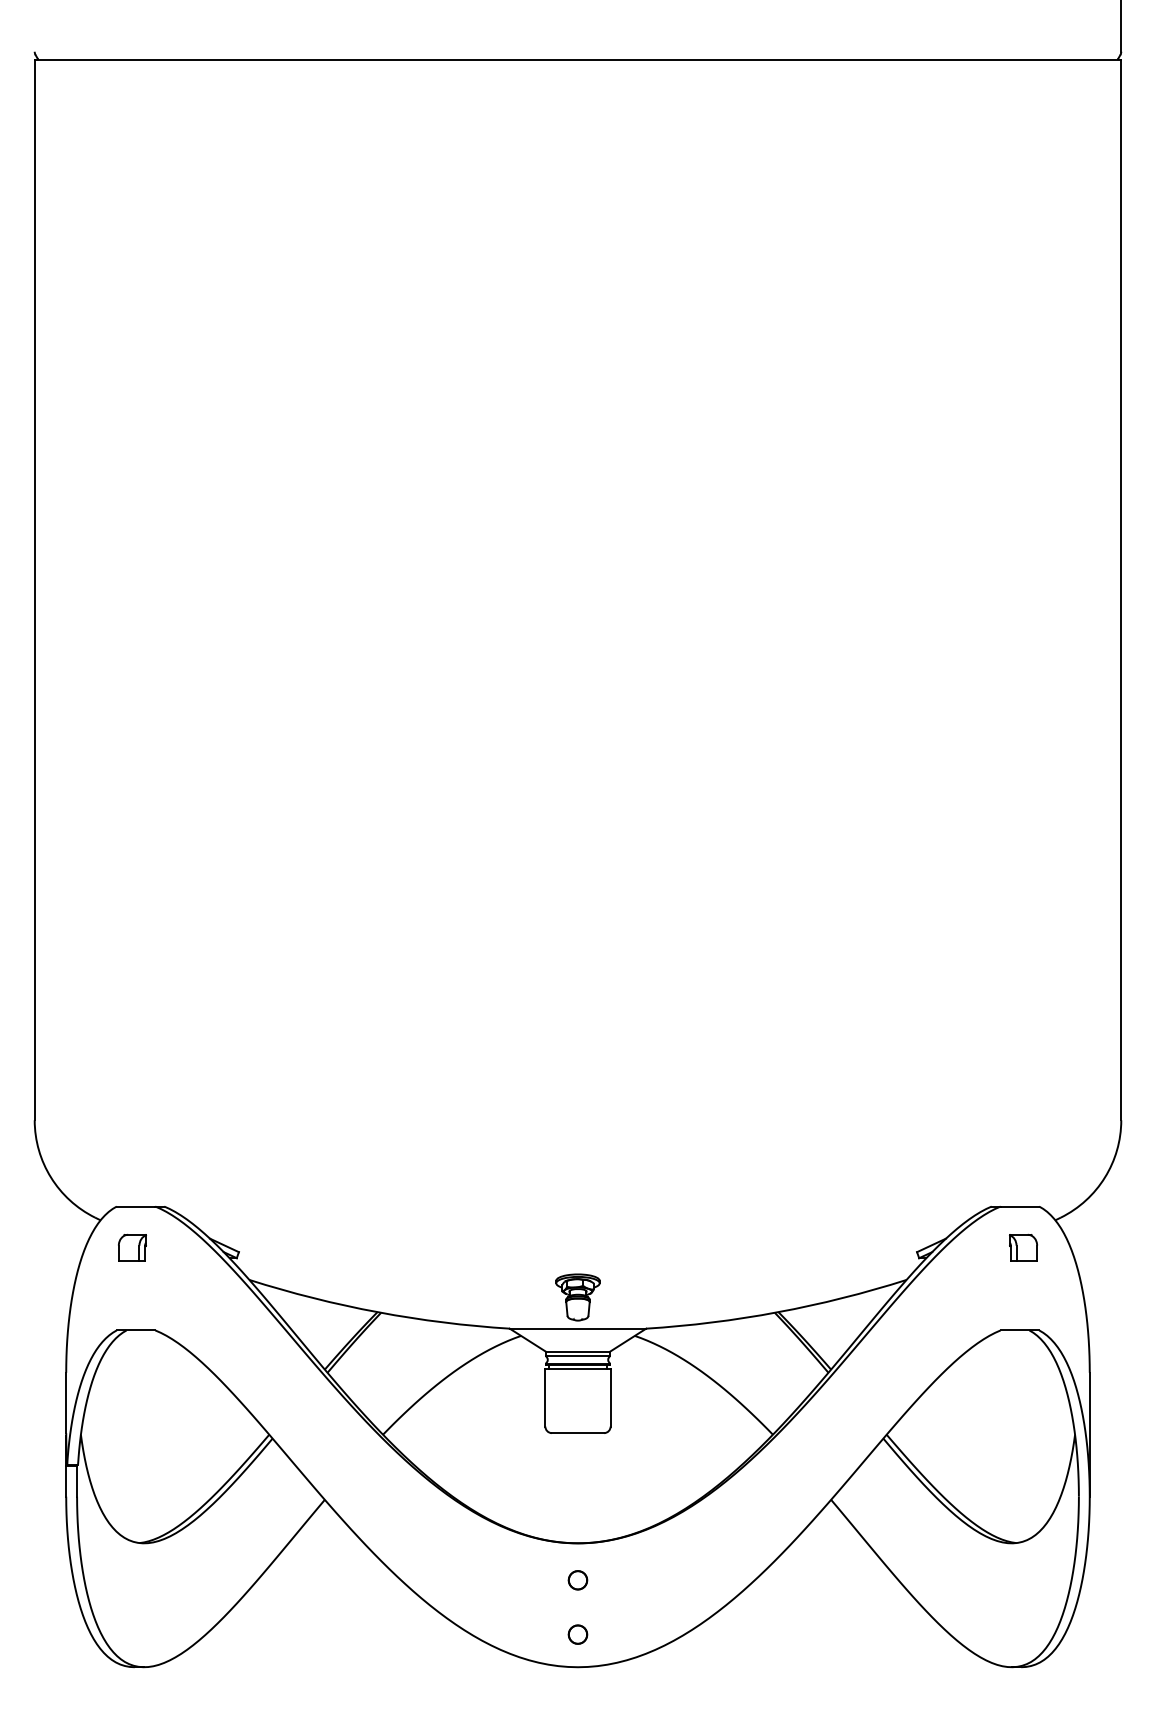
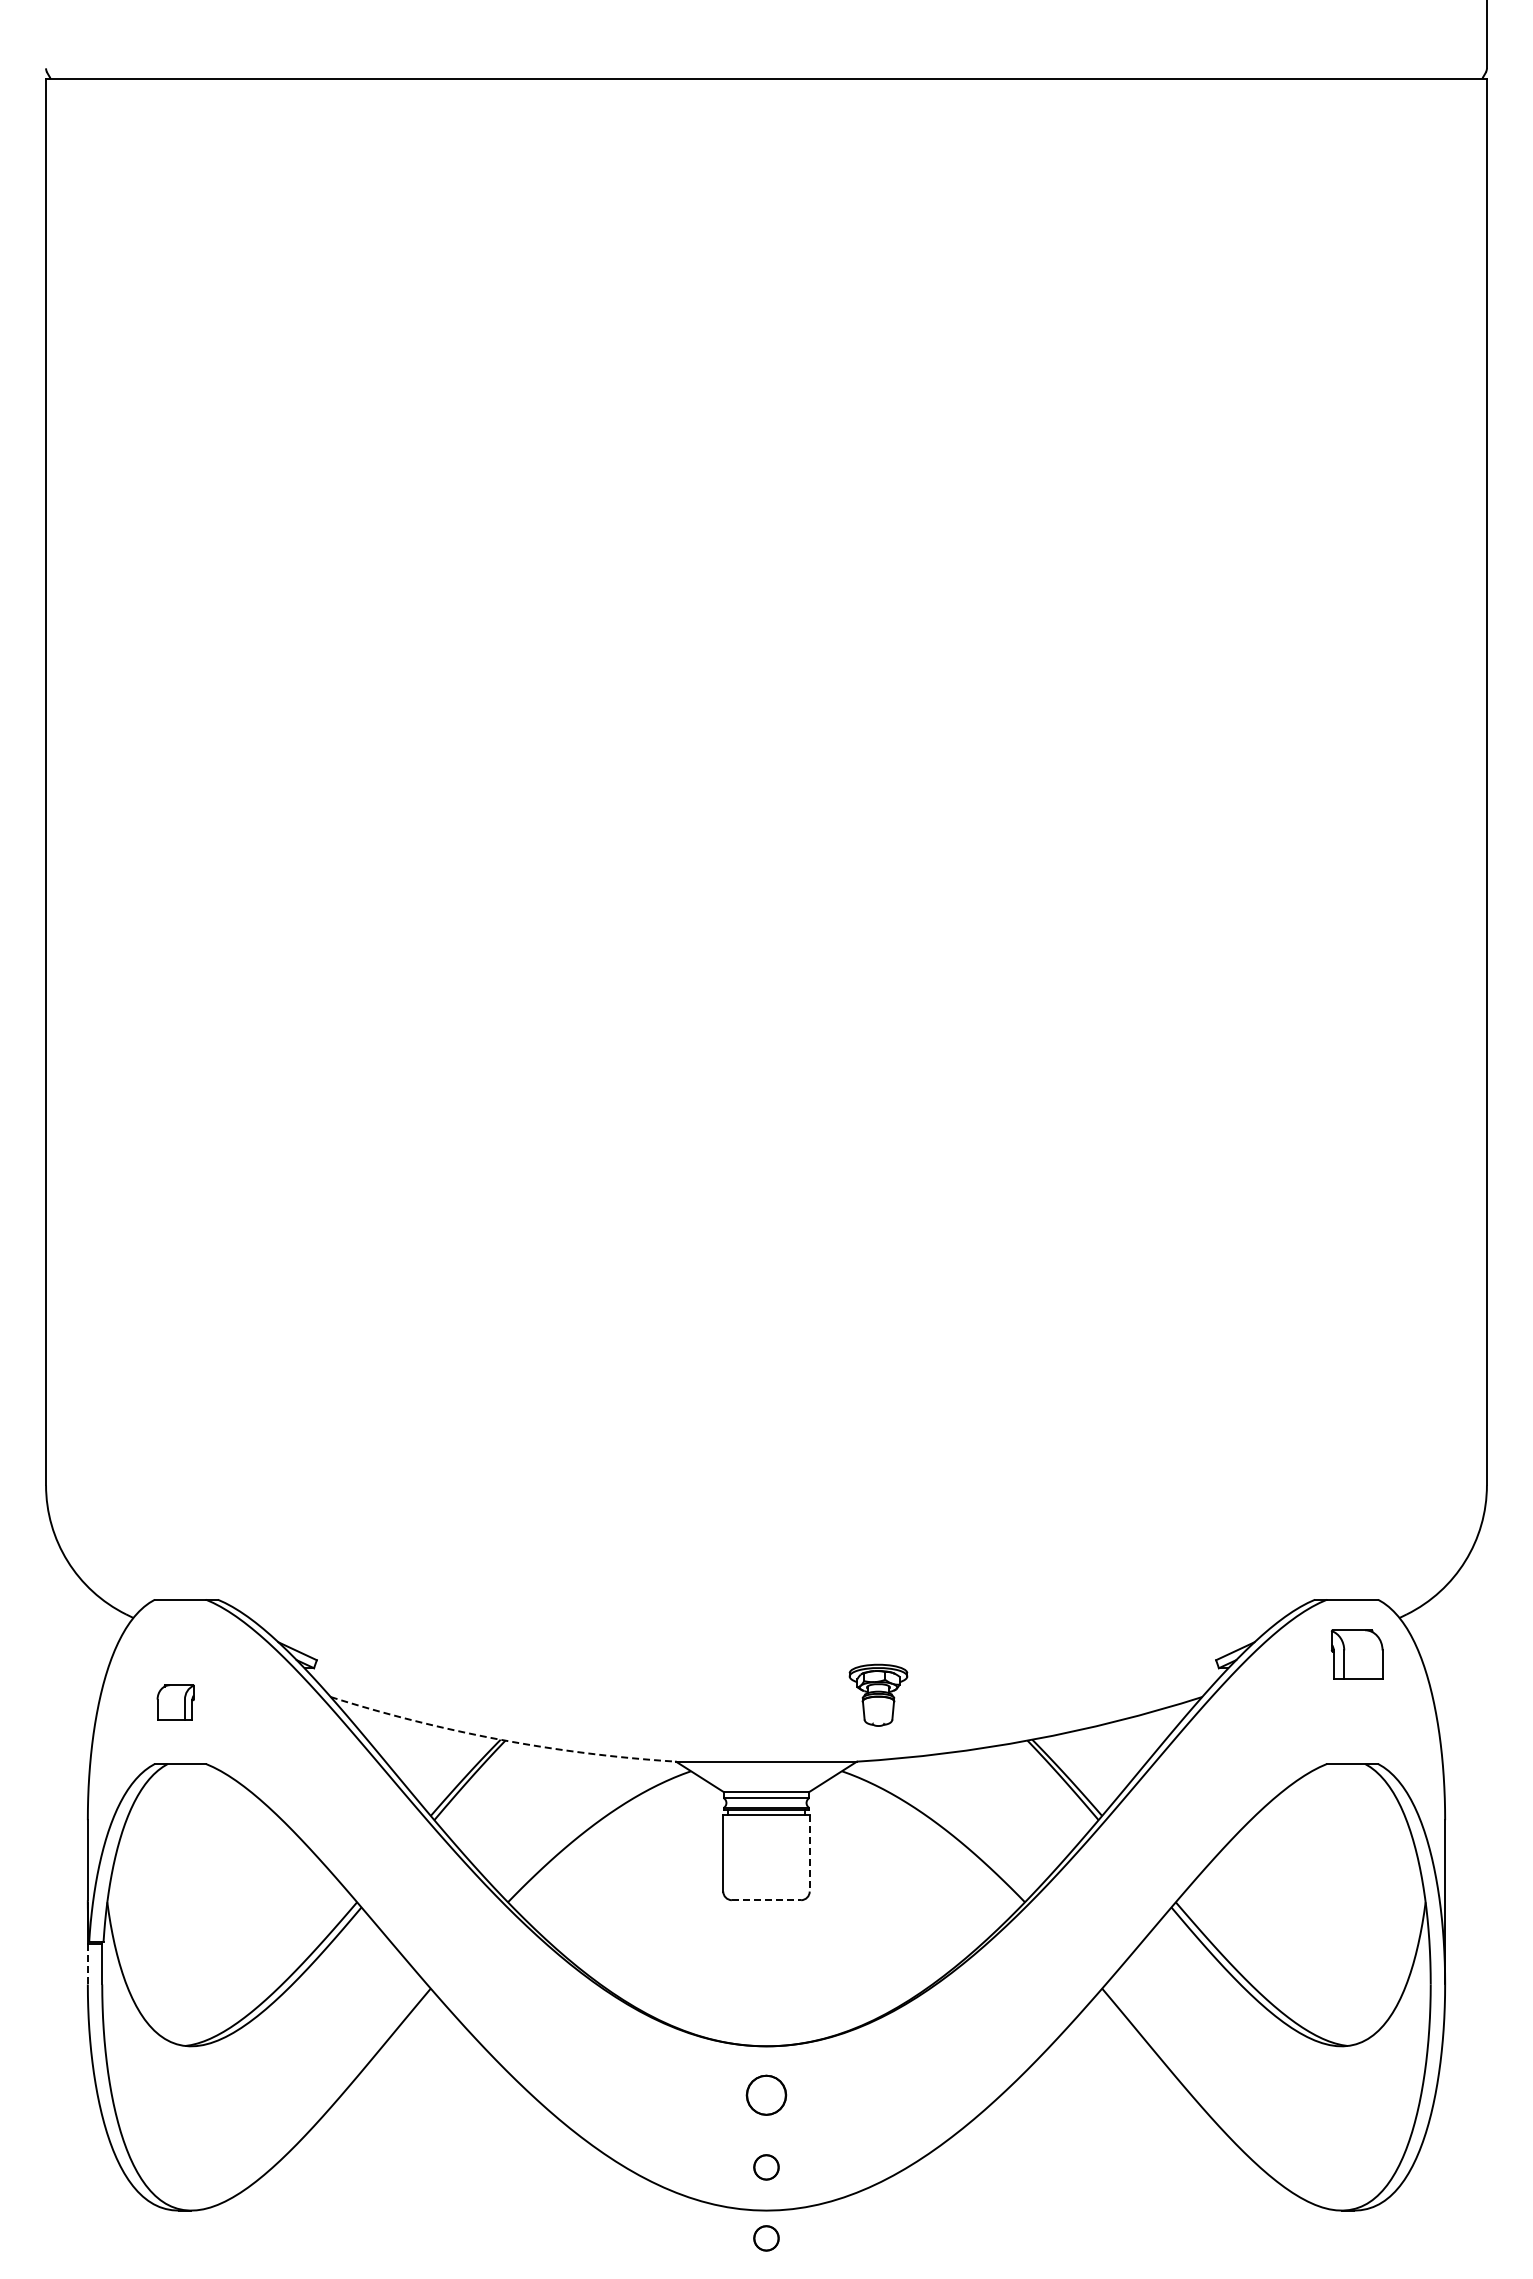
part: (132, 1247) -> (175, 1702), moved
part: (1023, 1247) -> (1357, 1654), size x1.4
part: (578, 1296) -> (878, 1694), moved
arc: (378, 1311) -> (501, 1739), solid -> dashed
line: (610, 1397) -> (809, 1853), solid -> dashed
line: (578, 1433) -> (766, 1900), solid -> dashed
line: (65, 1481) -> (87, 1964), solid -> dashed
part: (578, 1580) -> (766, 2095), size x1.6
part: (578, 1688) -> (766, 2238), added

